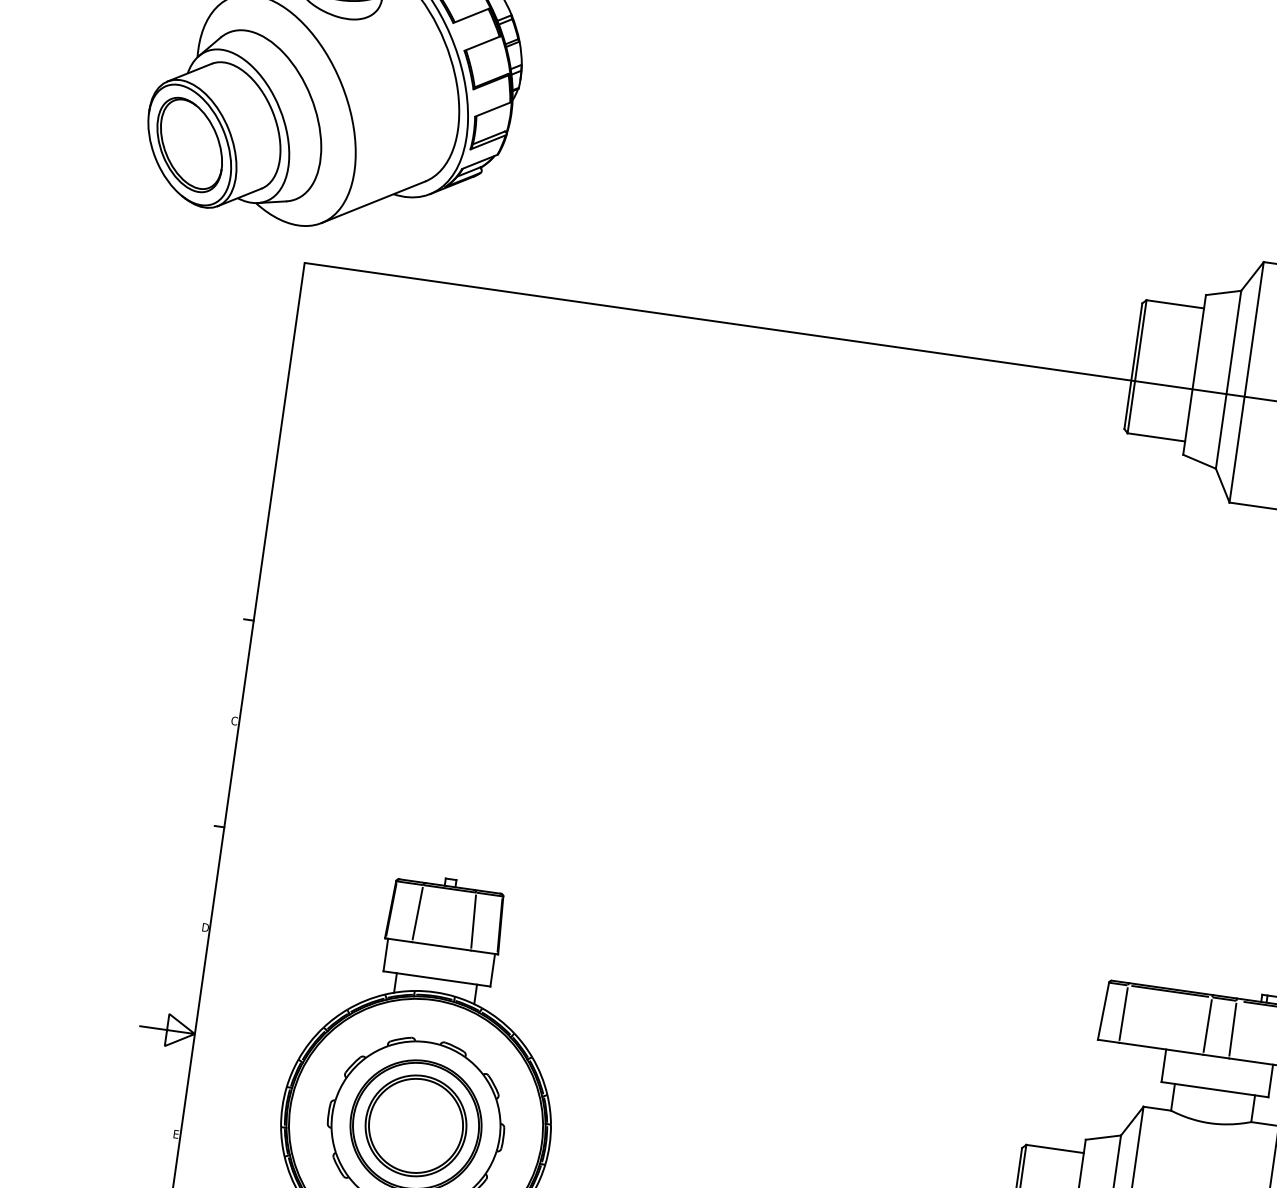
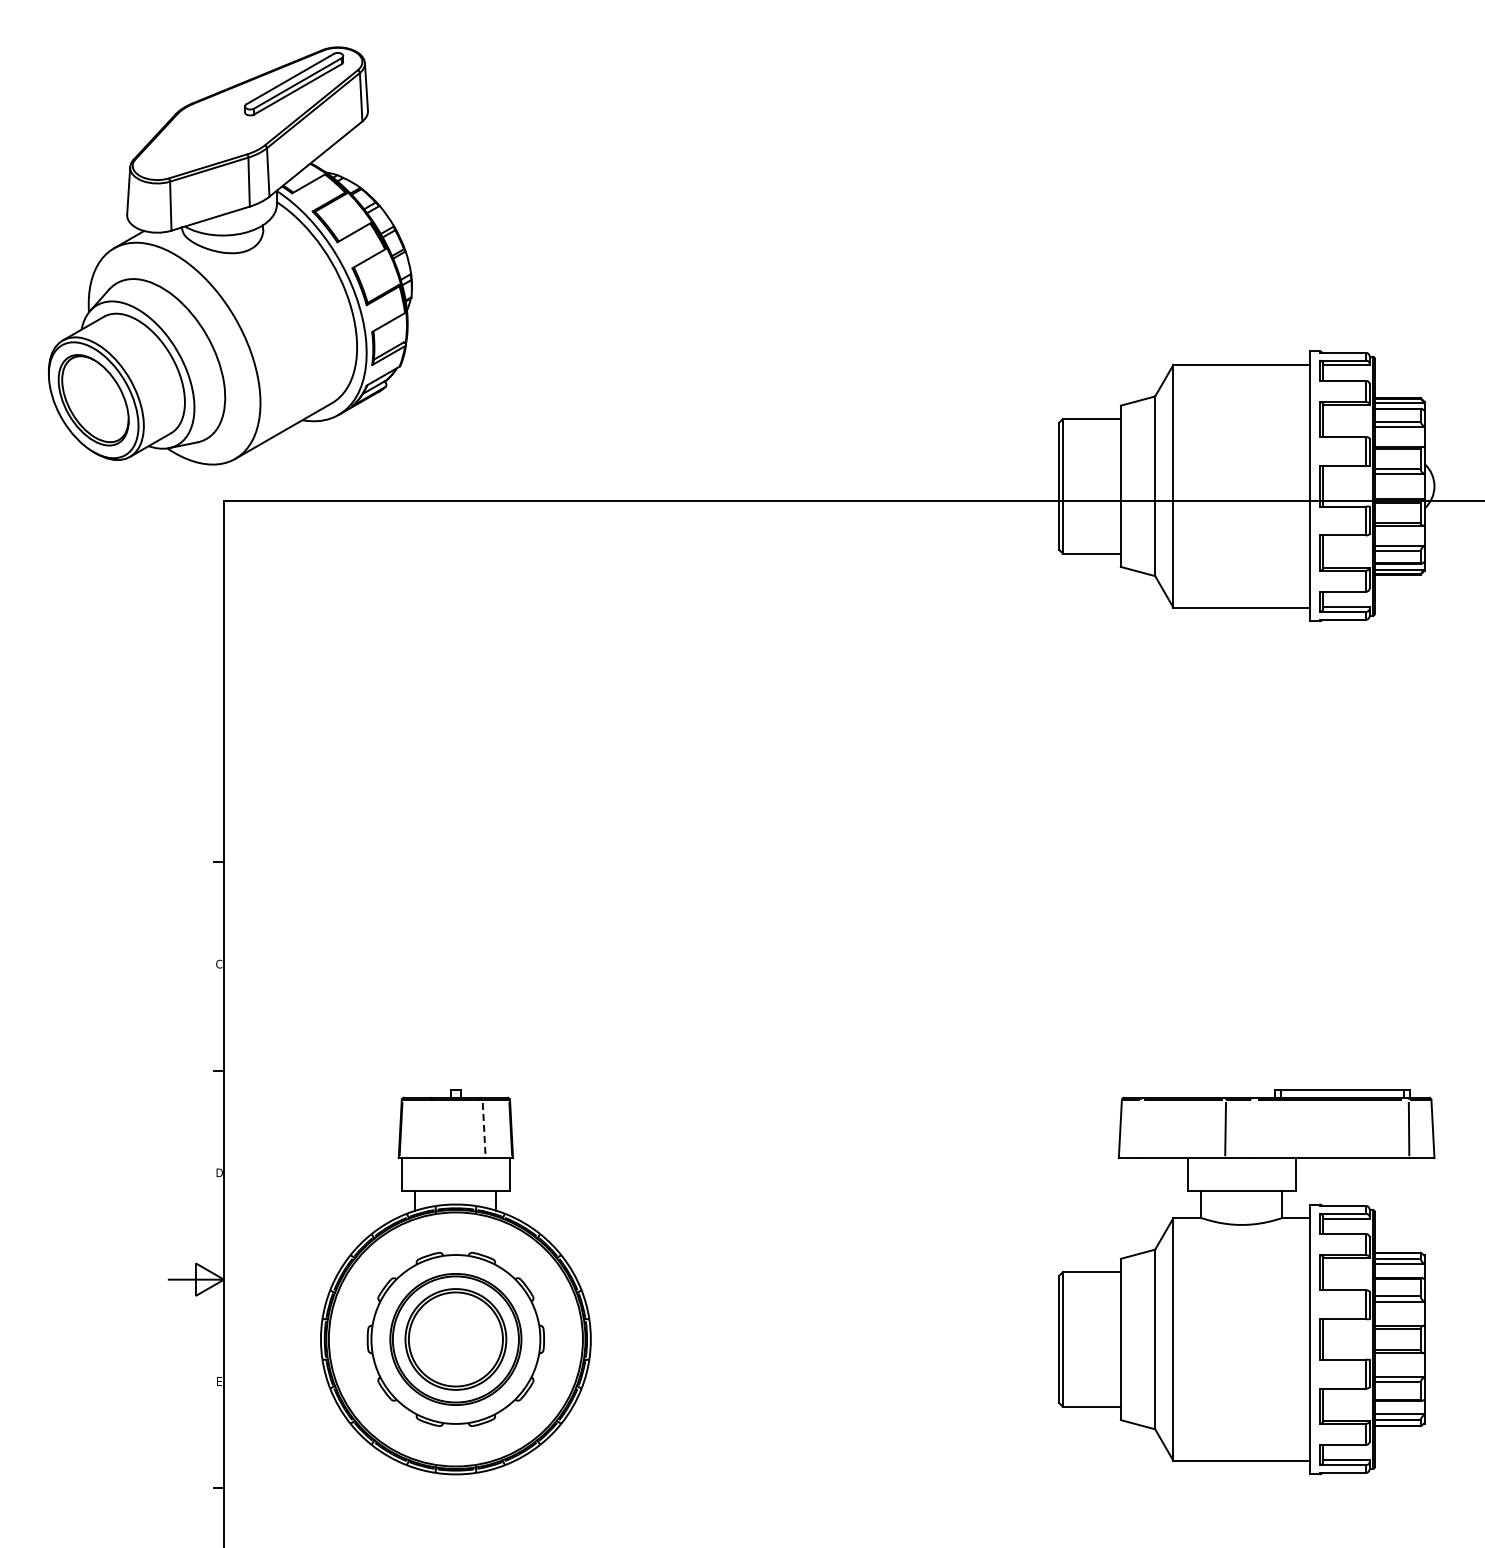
line: (417, 913) -> (427, 1128), removed
line: (473, 922) -> (484, 1129), solid -> dashed
line: (1123, 1013) -> (1140, 1128), removed
line: (1232, 1028) -> (1250, 1128), removed

